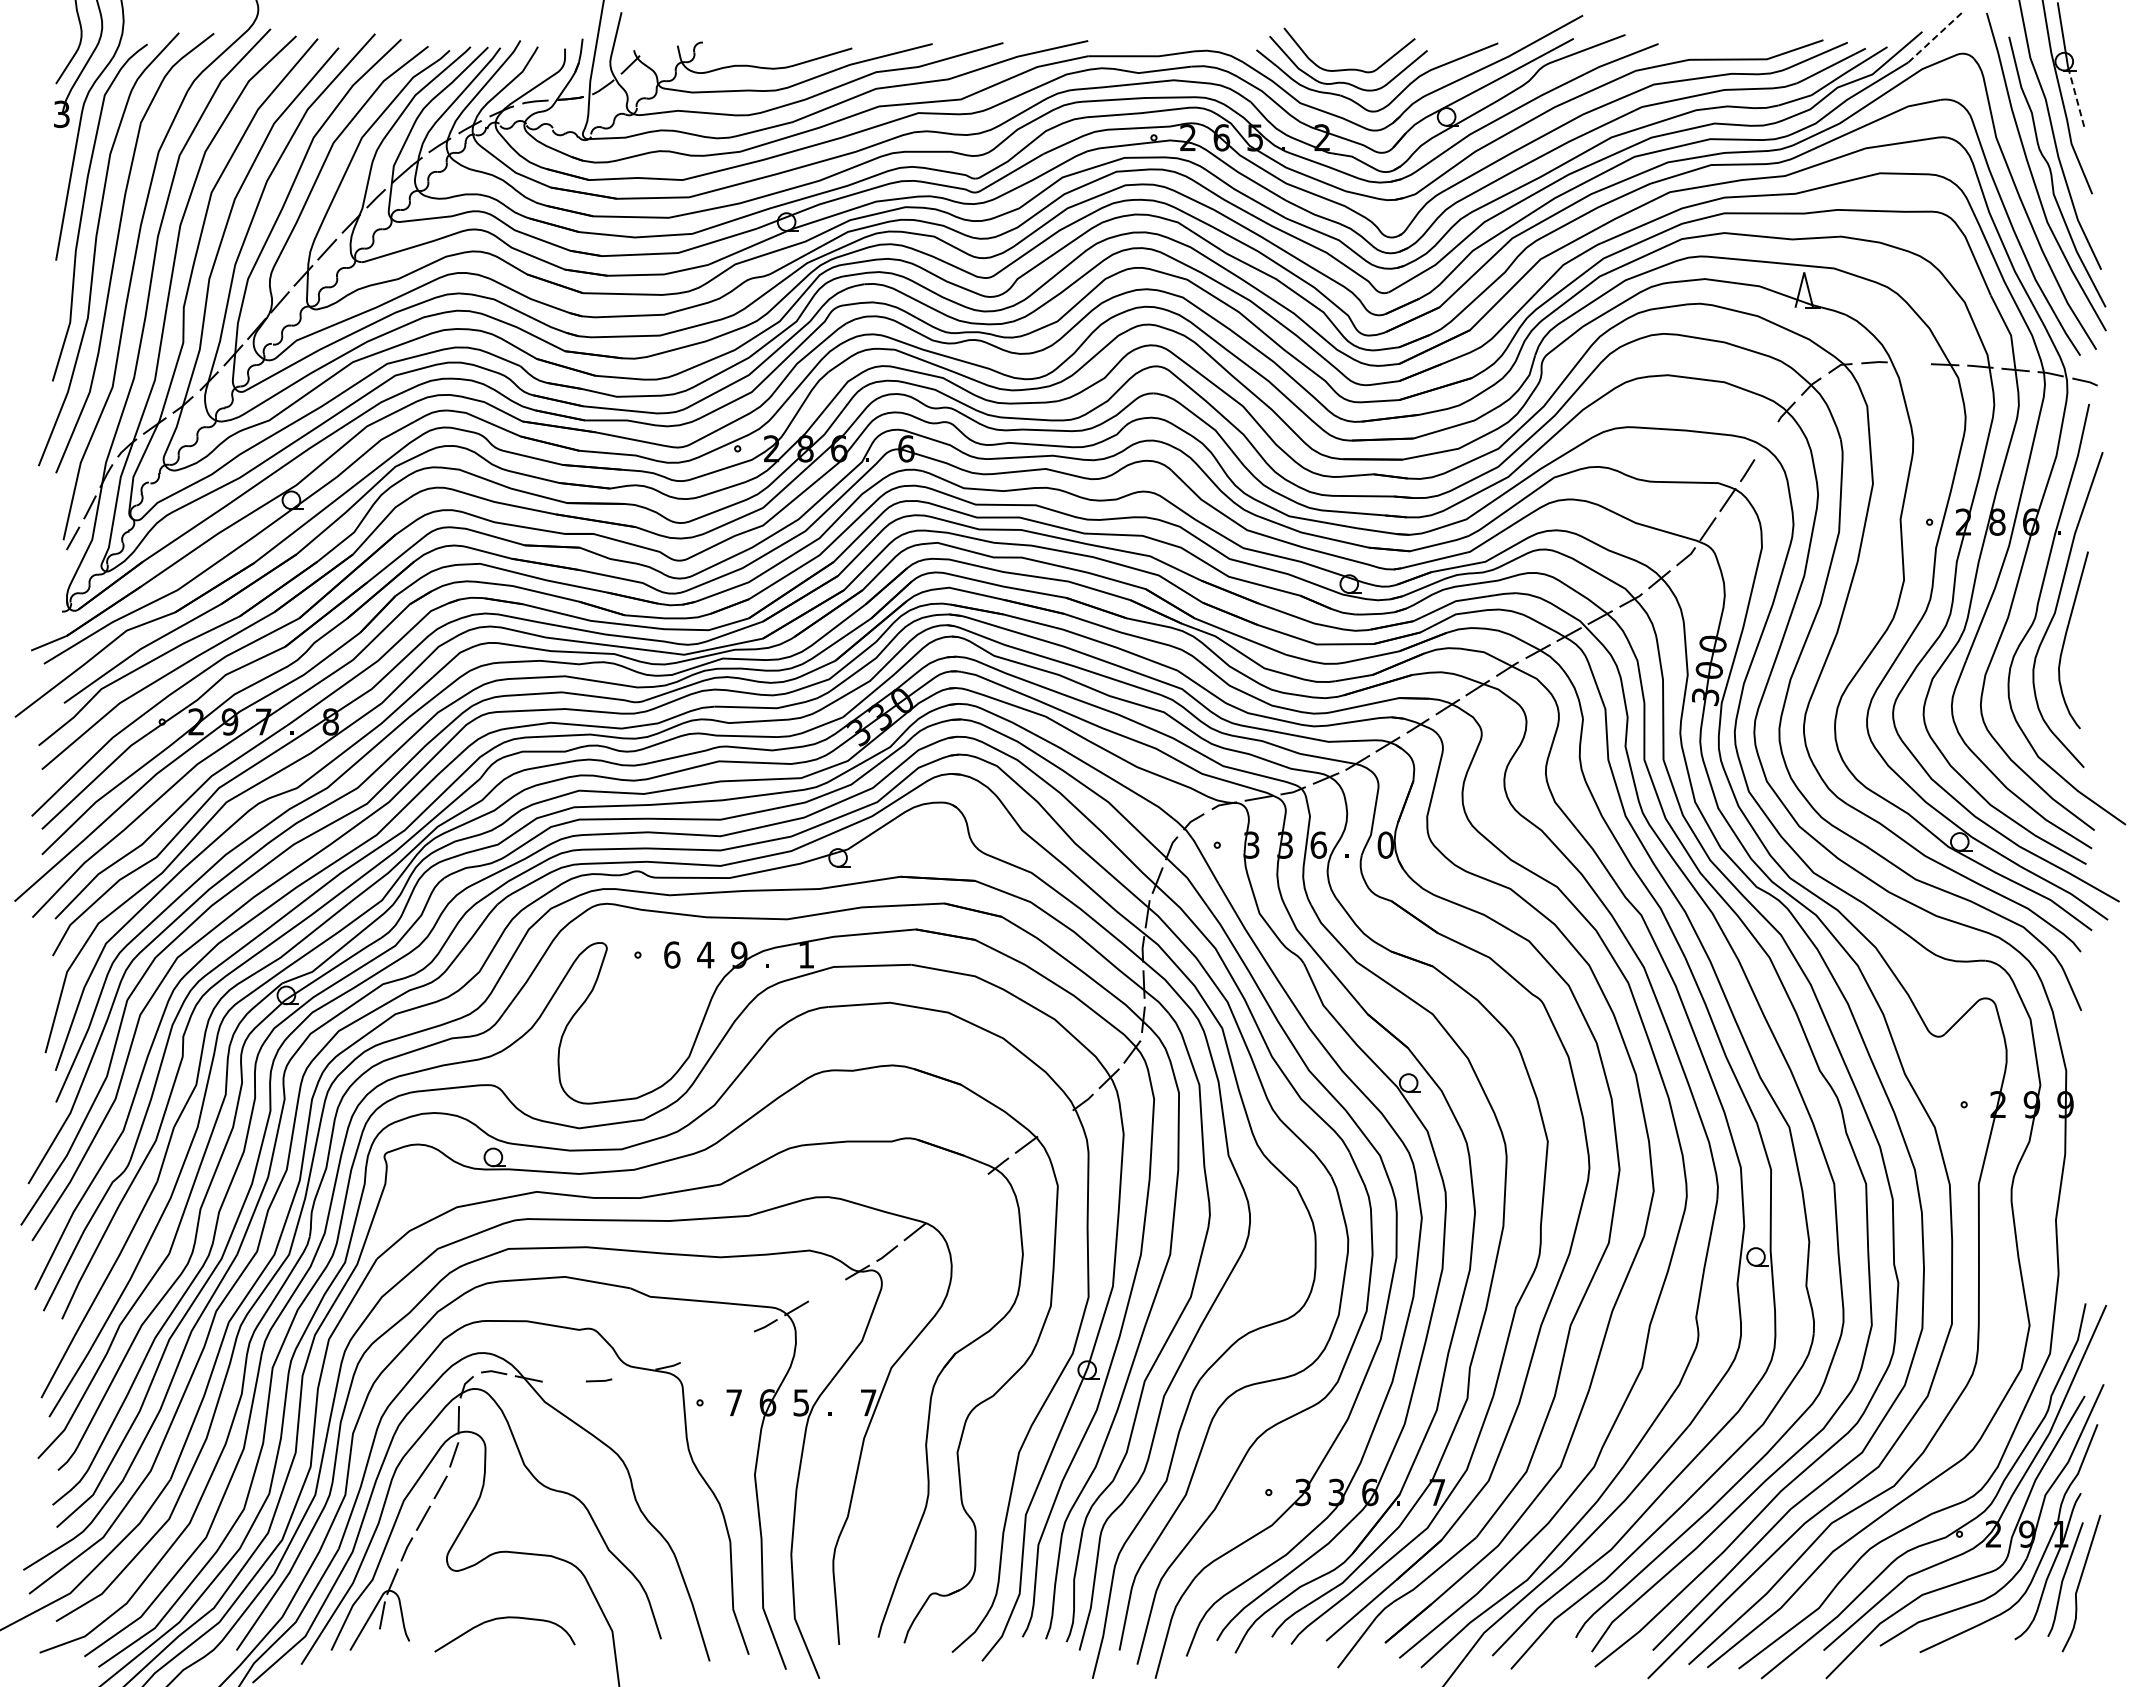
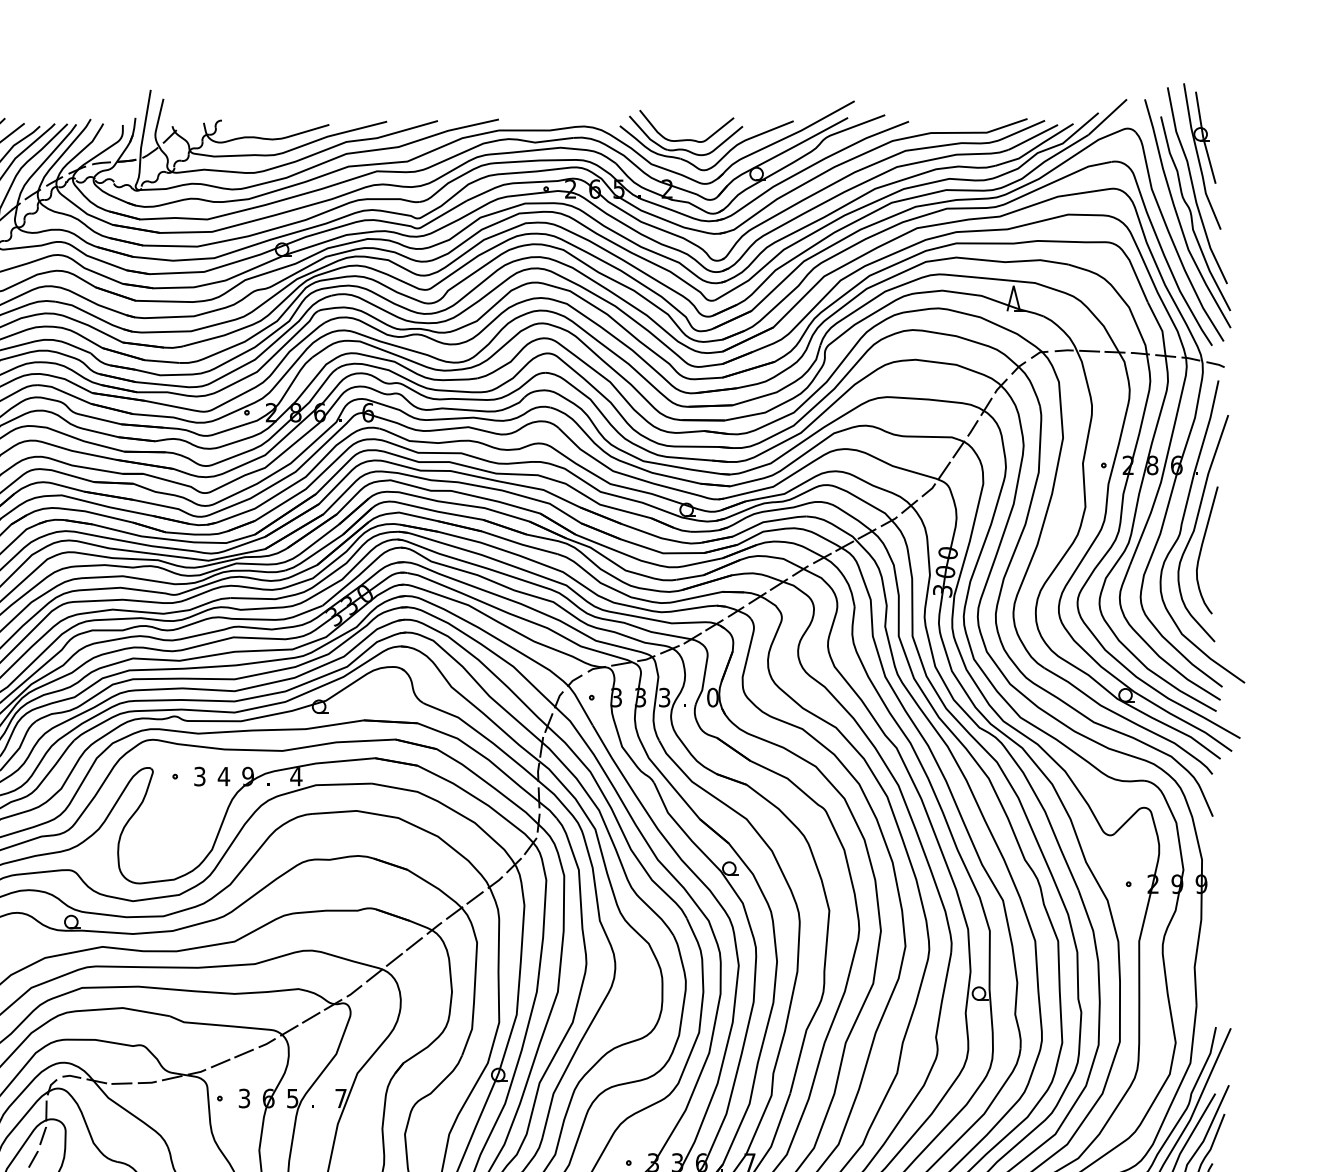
line: (1935, 37) -> (1108, 116), dashed -> solid
line: (2076, 98) -> (1209, 160), dashed -> solid
line: (1909, 362) -> (1089, 350), added
line: (1766, 440) -> (986, 406), added
text: (1318, 844) -> (664, 697), 6 -> 3
text: (672, 954) -> (200, 776), 6 -> 3
text: (806, 955) -> (296, 776), 1 -> 4
line: (1054, 1123) -> (474, 897), added
line: (970, 1187) -> (414, 943), added
line: (942, 1209) -> (394, 959), added
line: (826, 1290) -> (310, 1017), added
line: (733, 1340) -> (243, 1053), added
line: (700, 1353) -> (220, 1063), added
line: (633, 1374) -> (172, 1078), added
line: (563, 1381) -> (121, 1083), added
text: (734, 1402) -> (244, 1098), 7 -> 3

